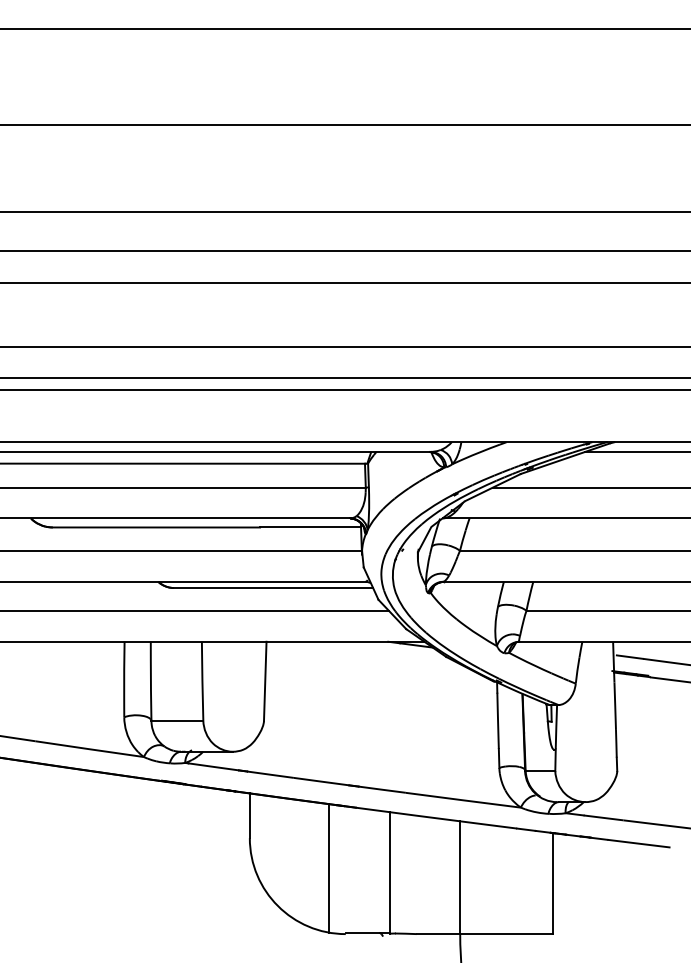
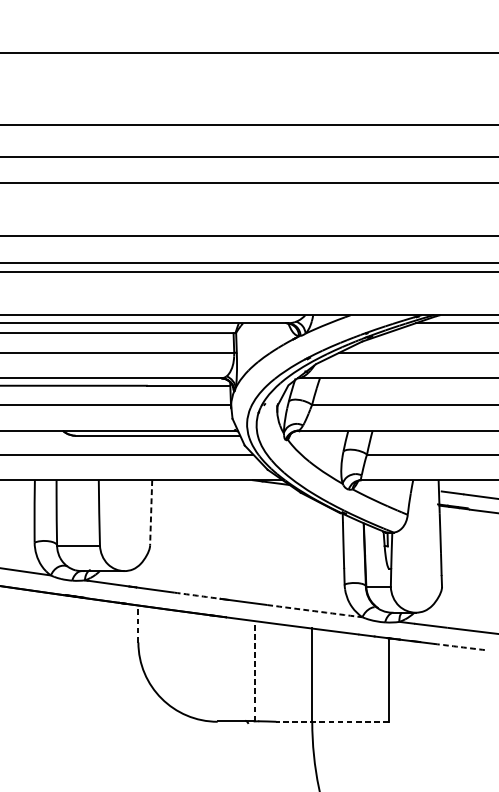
line: (265, 681) -> (151, 513), solid -> dashed
arc: (321, 781) -> (197, 595), solid -> dashed
arc: (463, 800) -> (314, 611), solid -> dashed
line: (249, 815) -> (138, 623), solid -> dashed
arc: (639, 843) -> (460, 646), solid -> dashed
line: (328, 868) -> (203, 667), removed
line: (390, 872) -> (254, 670), solid -> dashed
line: (484, 934) -> (332, 722), solid -> dashed

